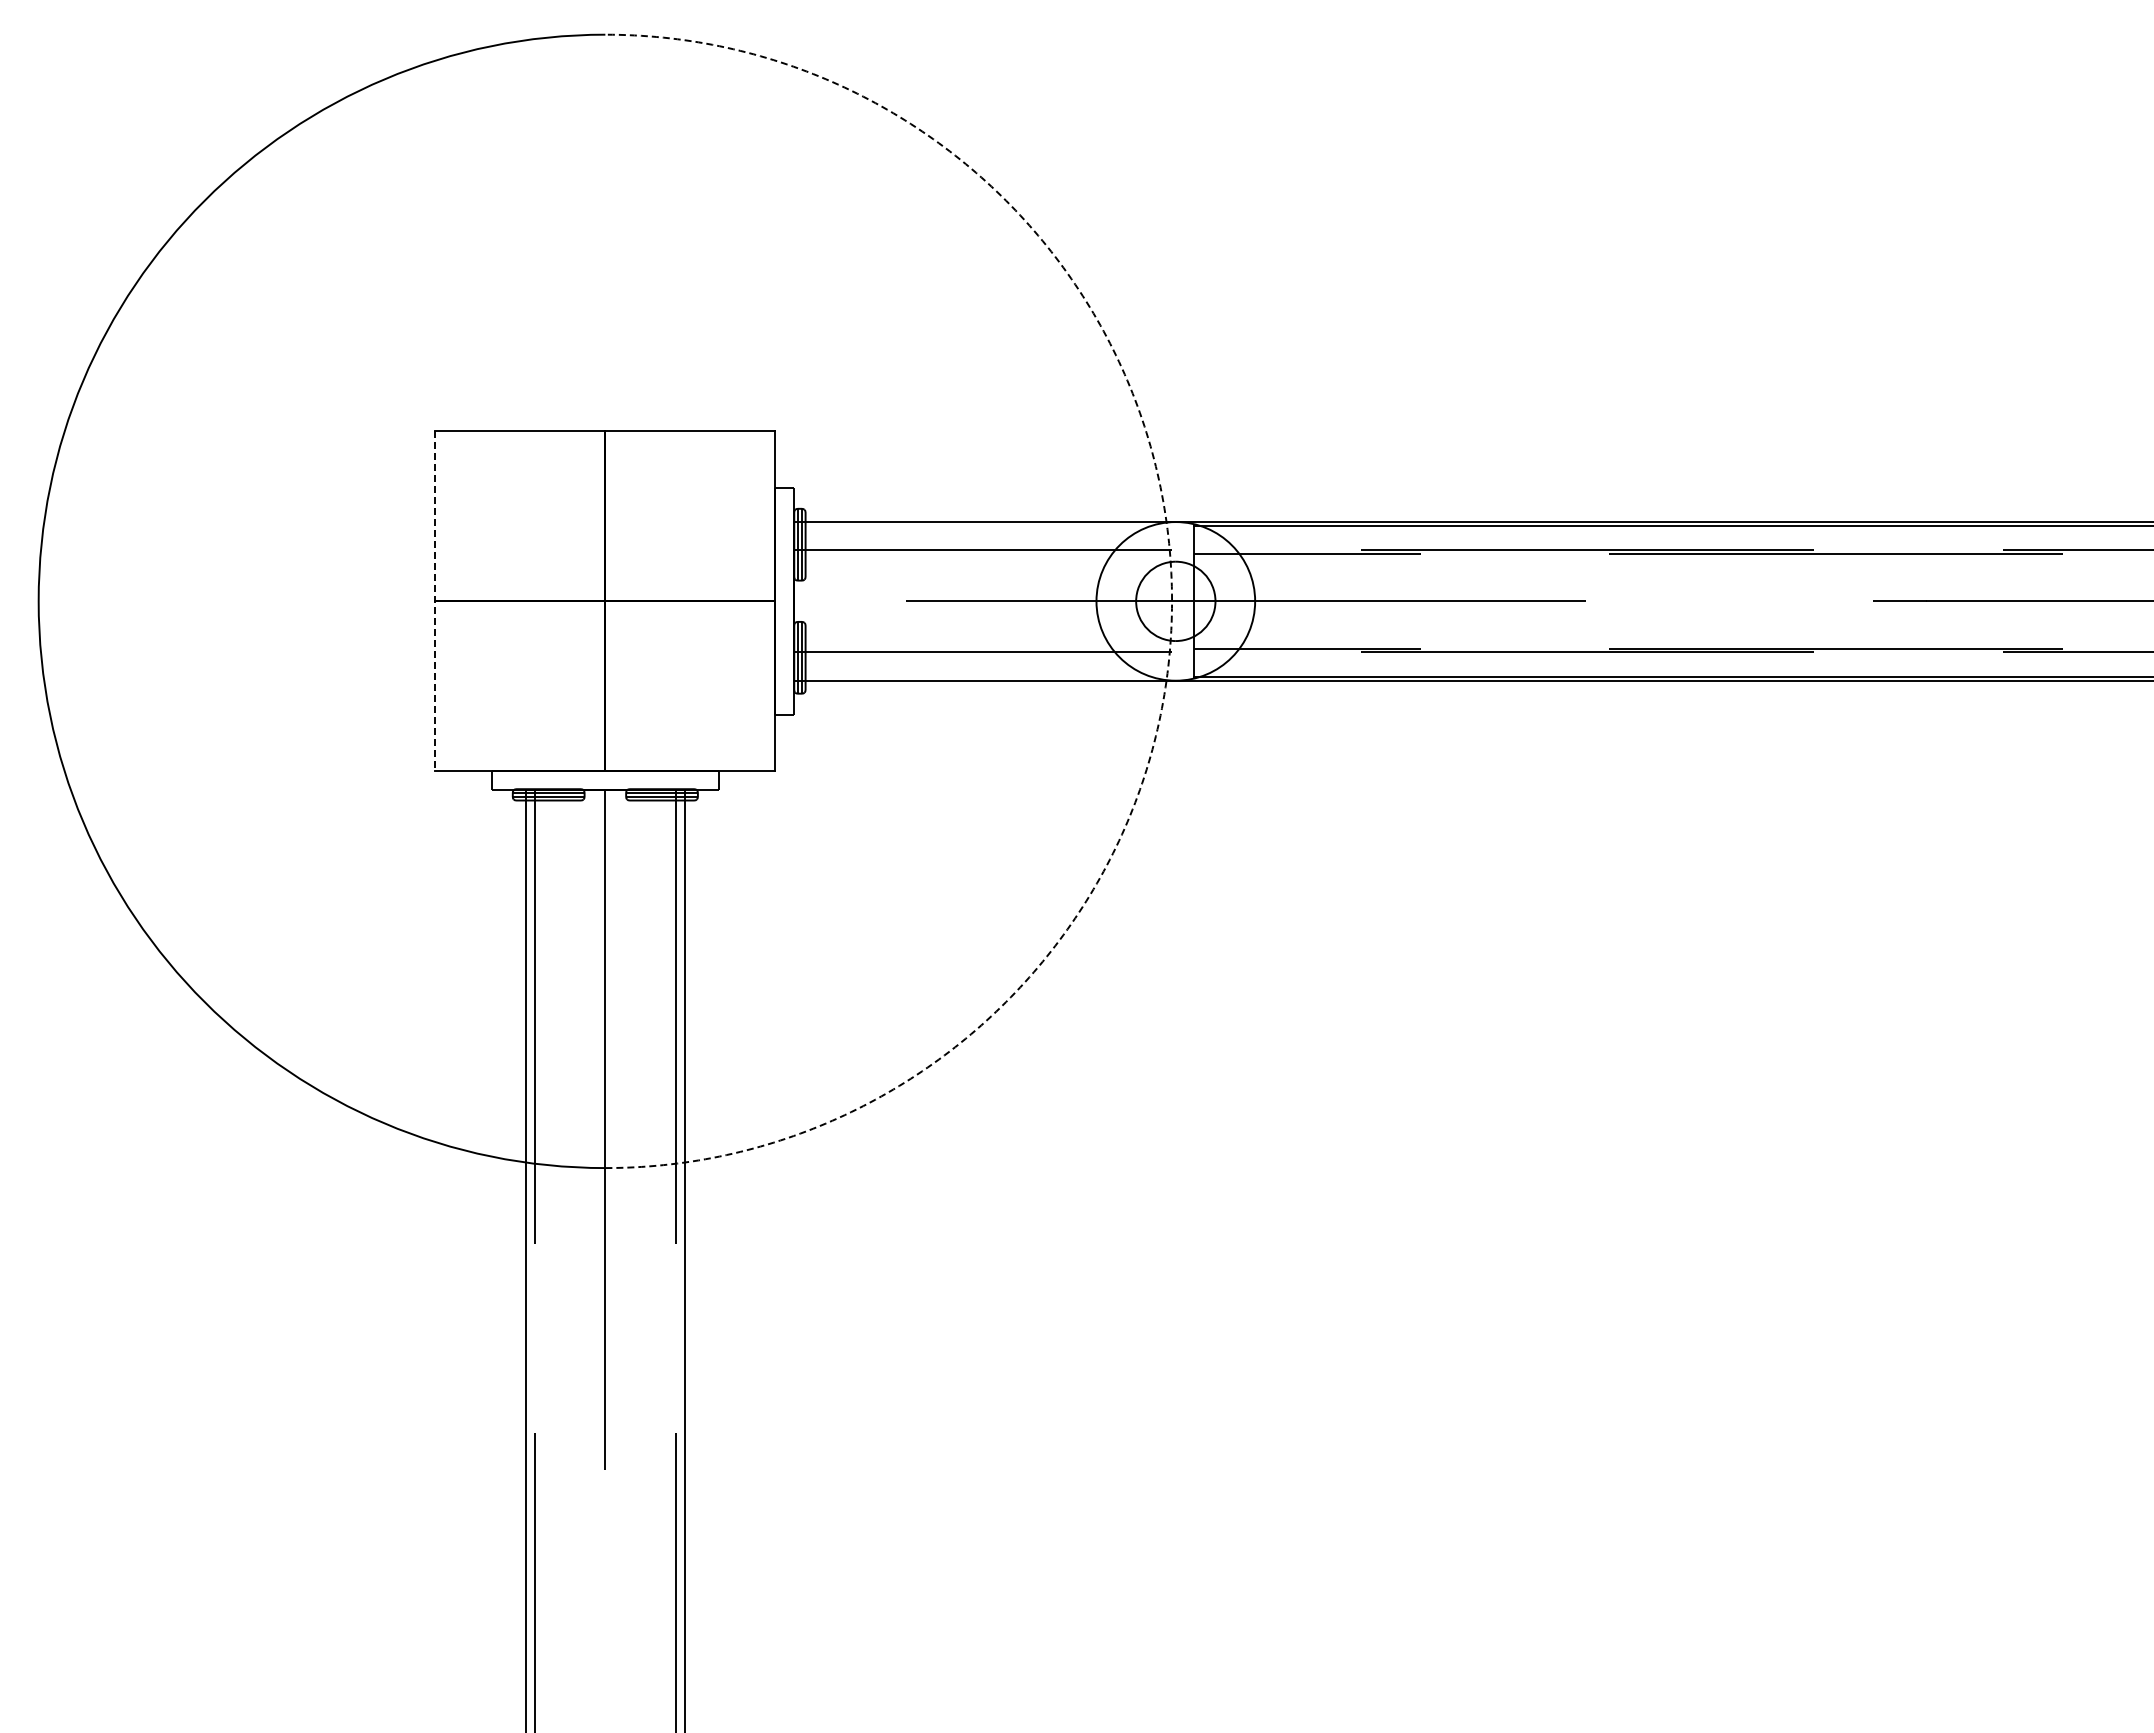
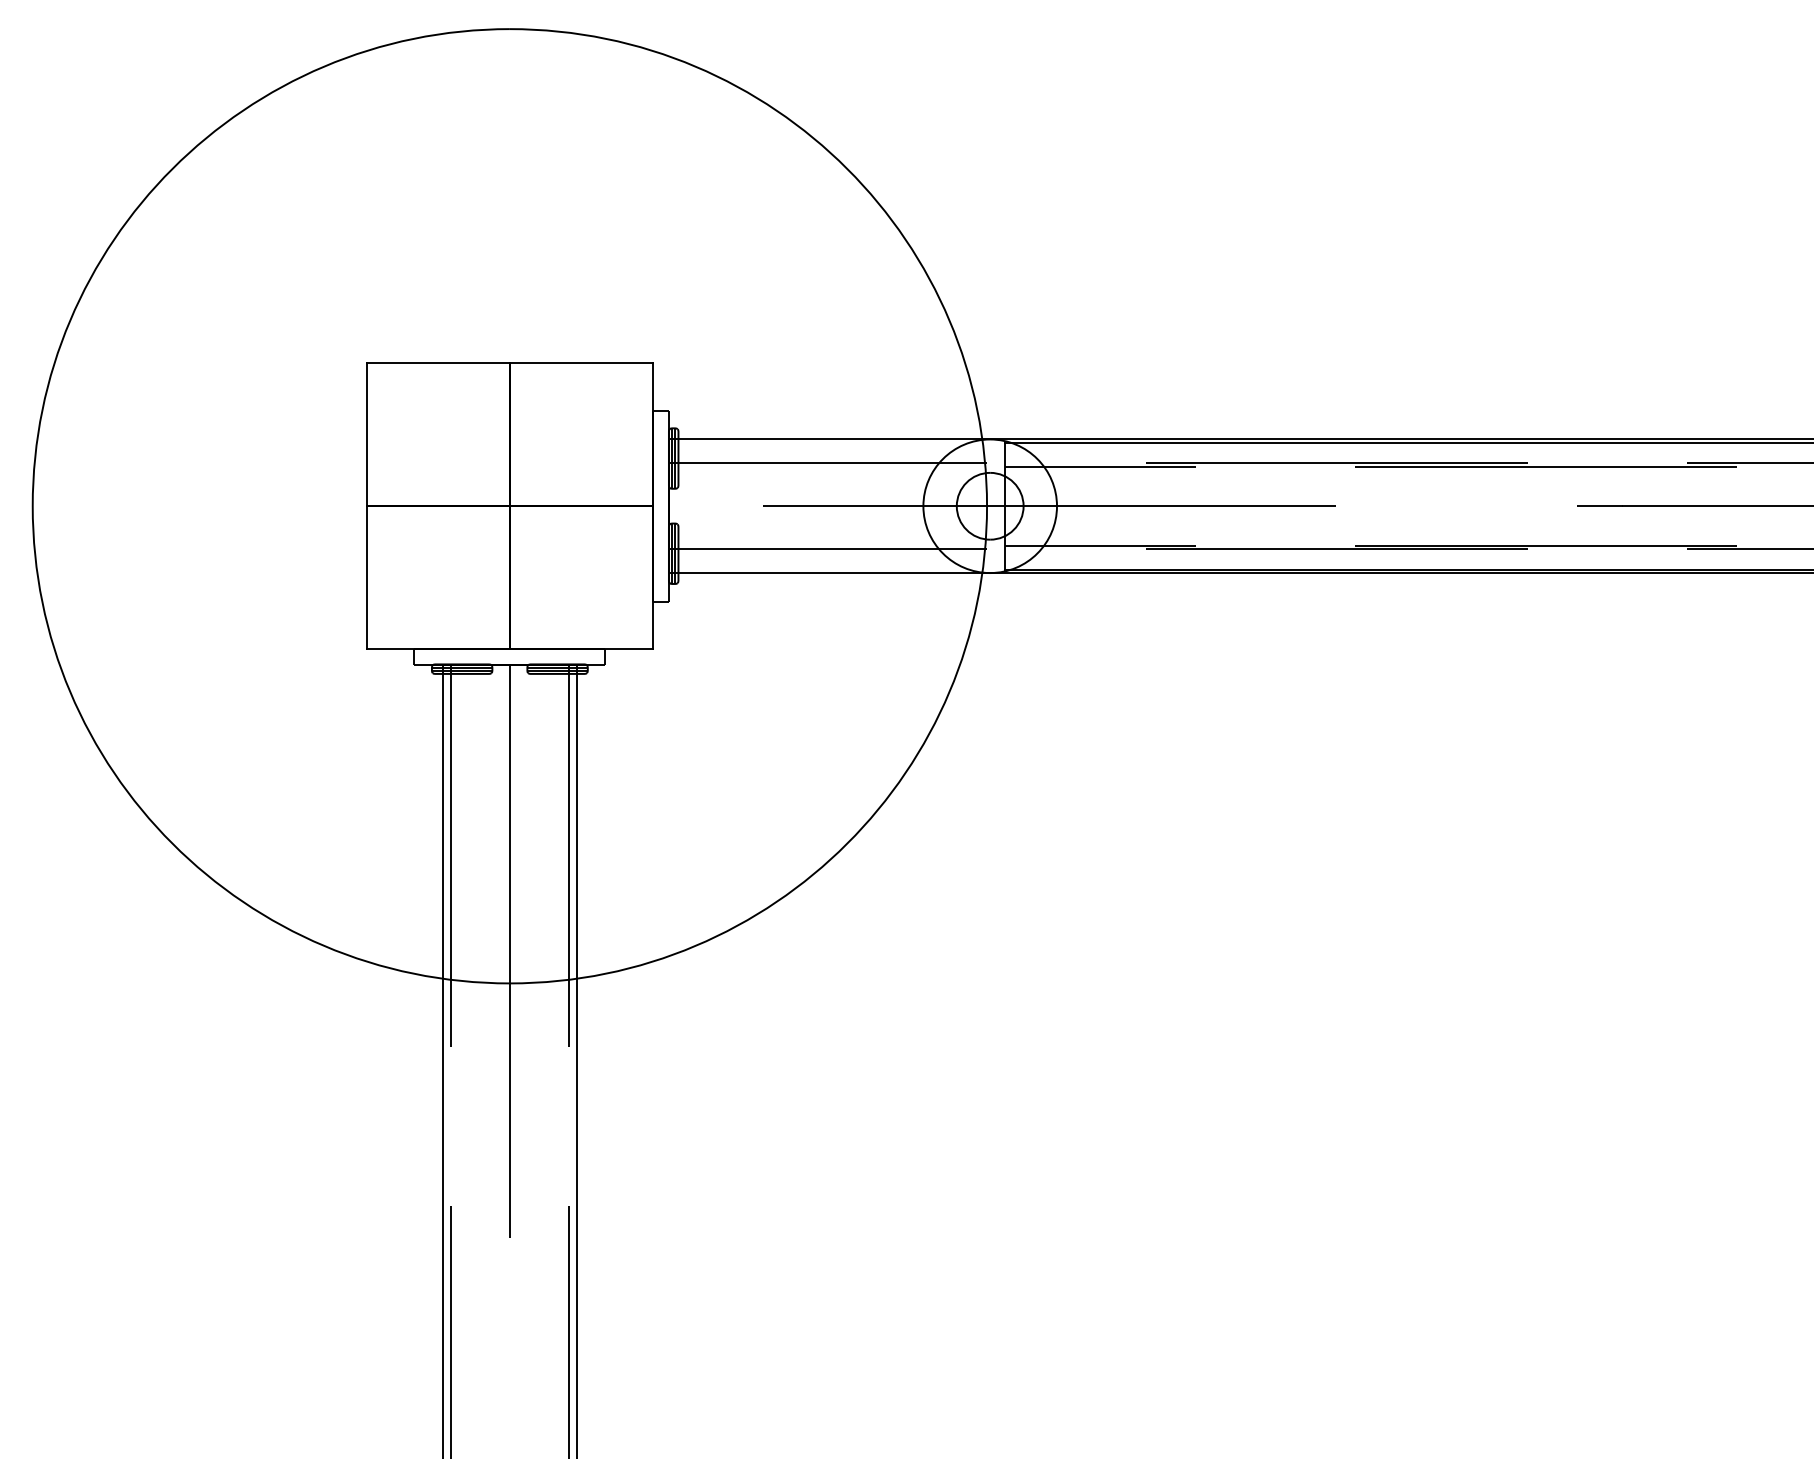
line: (435, 601) -> (366, 506), dashed -> solid
arc: (1172, 601) -> (987, 506), dashed -> solid

